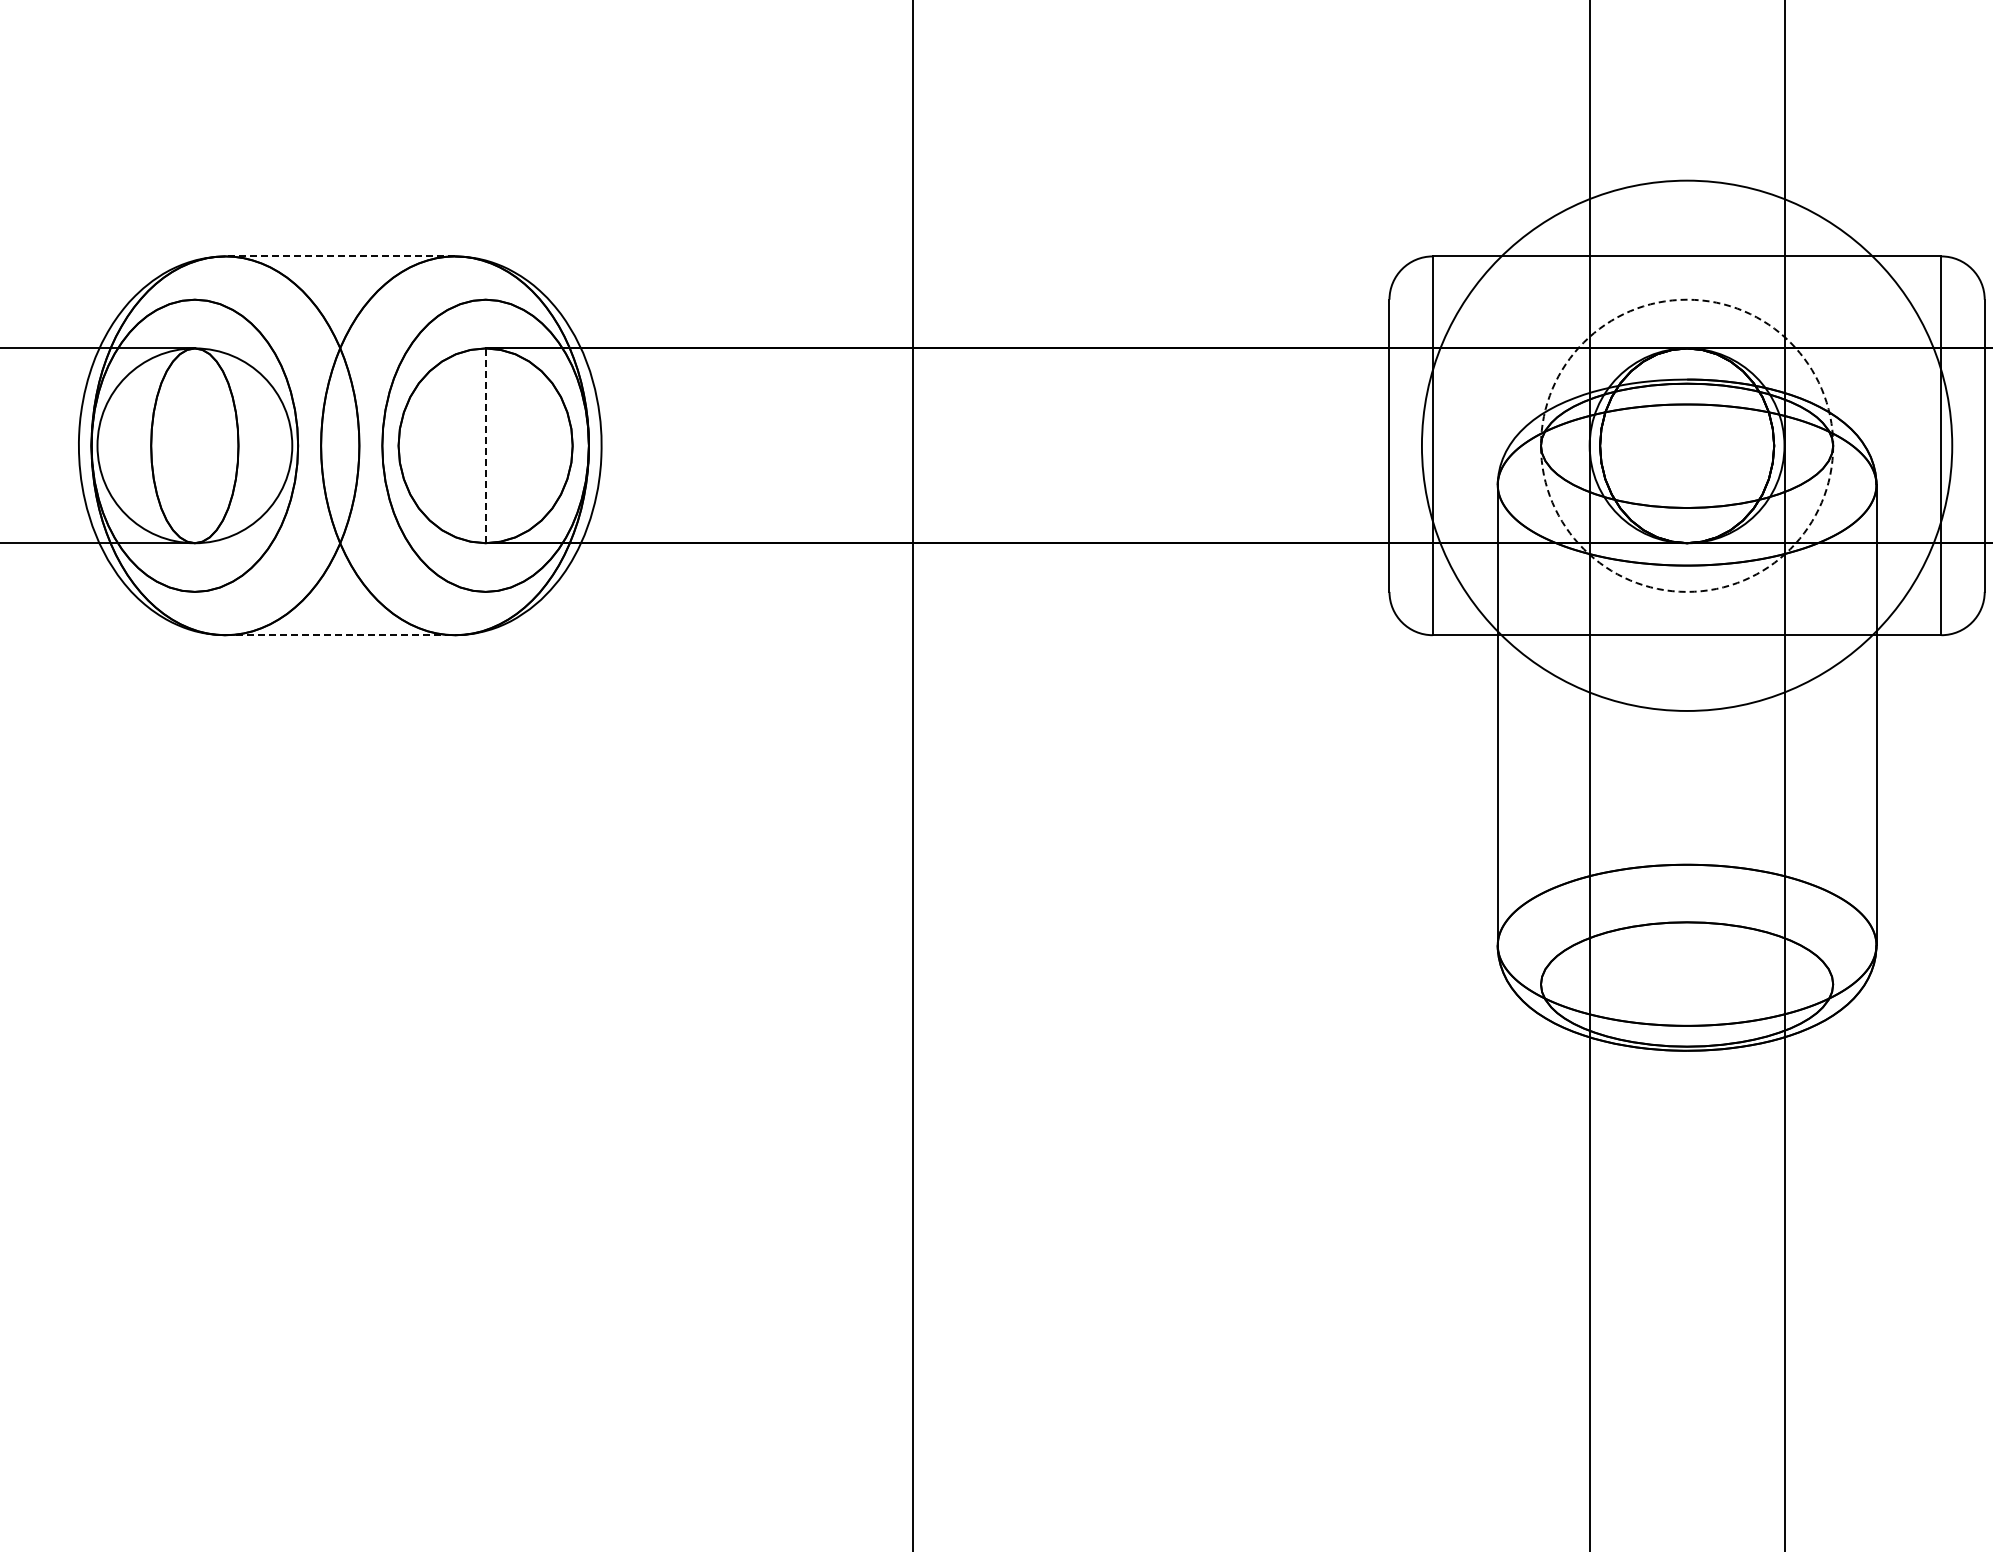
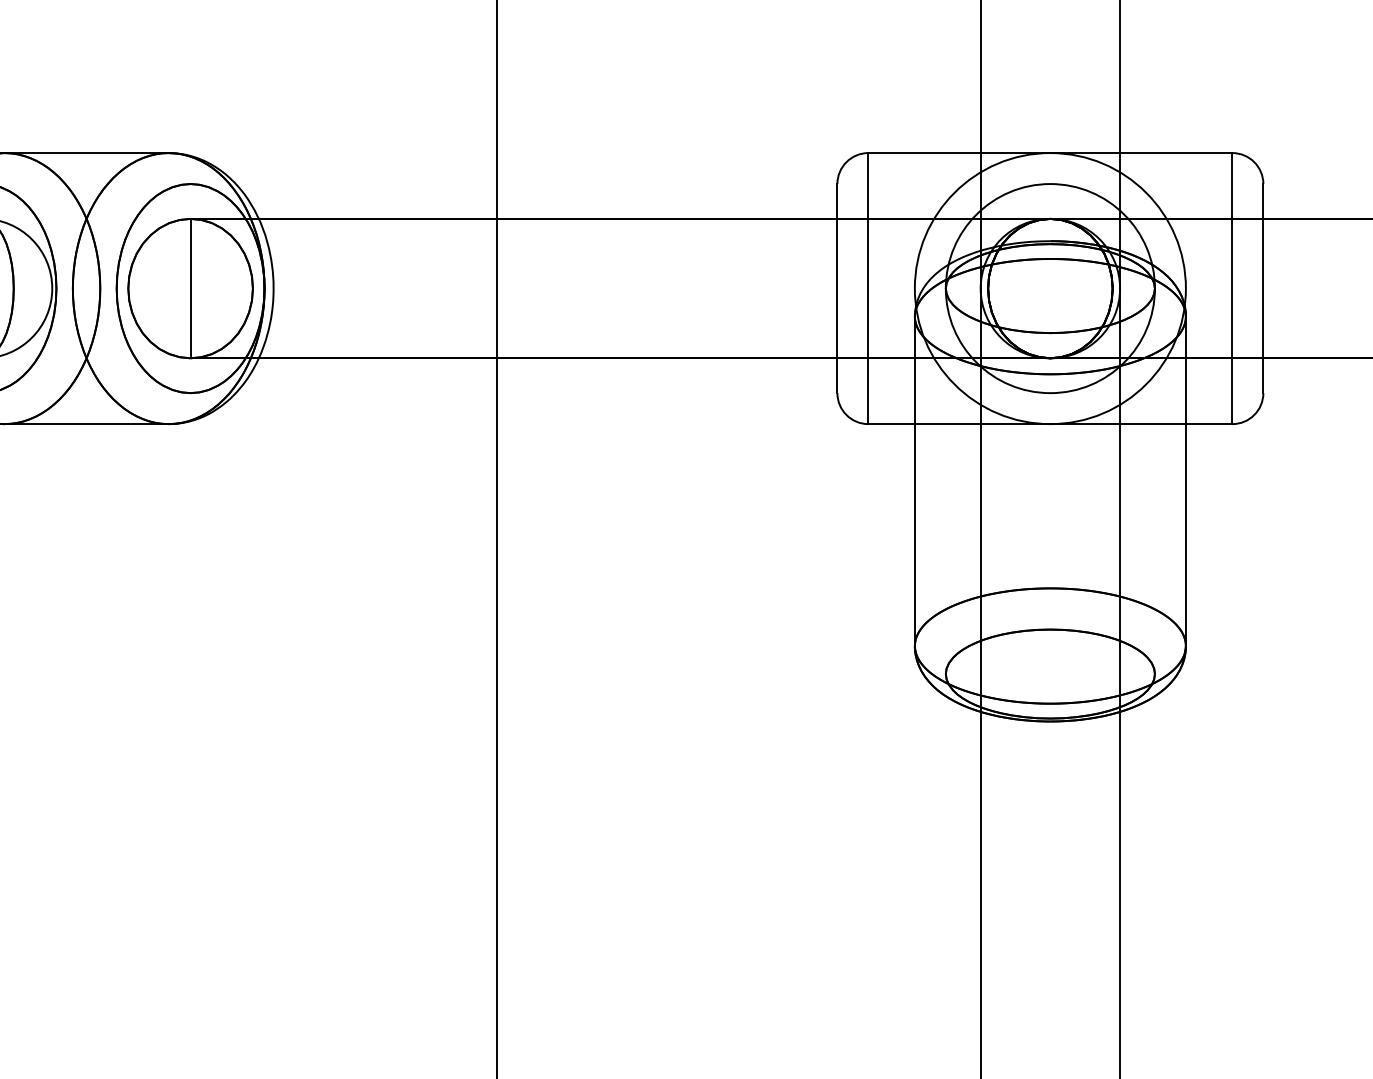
line: (340, 256) -> (86, 153), dashed -> solid
circle: (1686, 445) -> (1049, 288), size x0.71
circle: (1687, 445) -> (1050, 288), dashed -> solid
line: (485, 446) -> (190, 289), dashed -> solid
line: (340, 635) -> (86, 424), dashed -> solid

